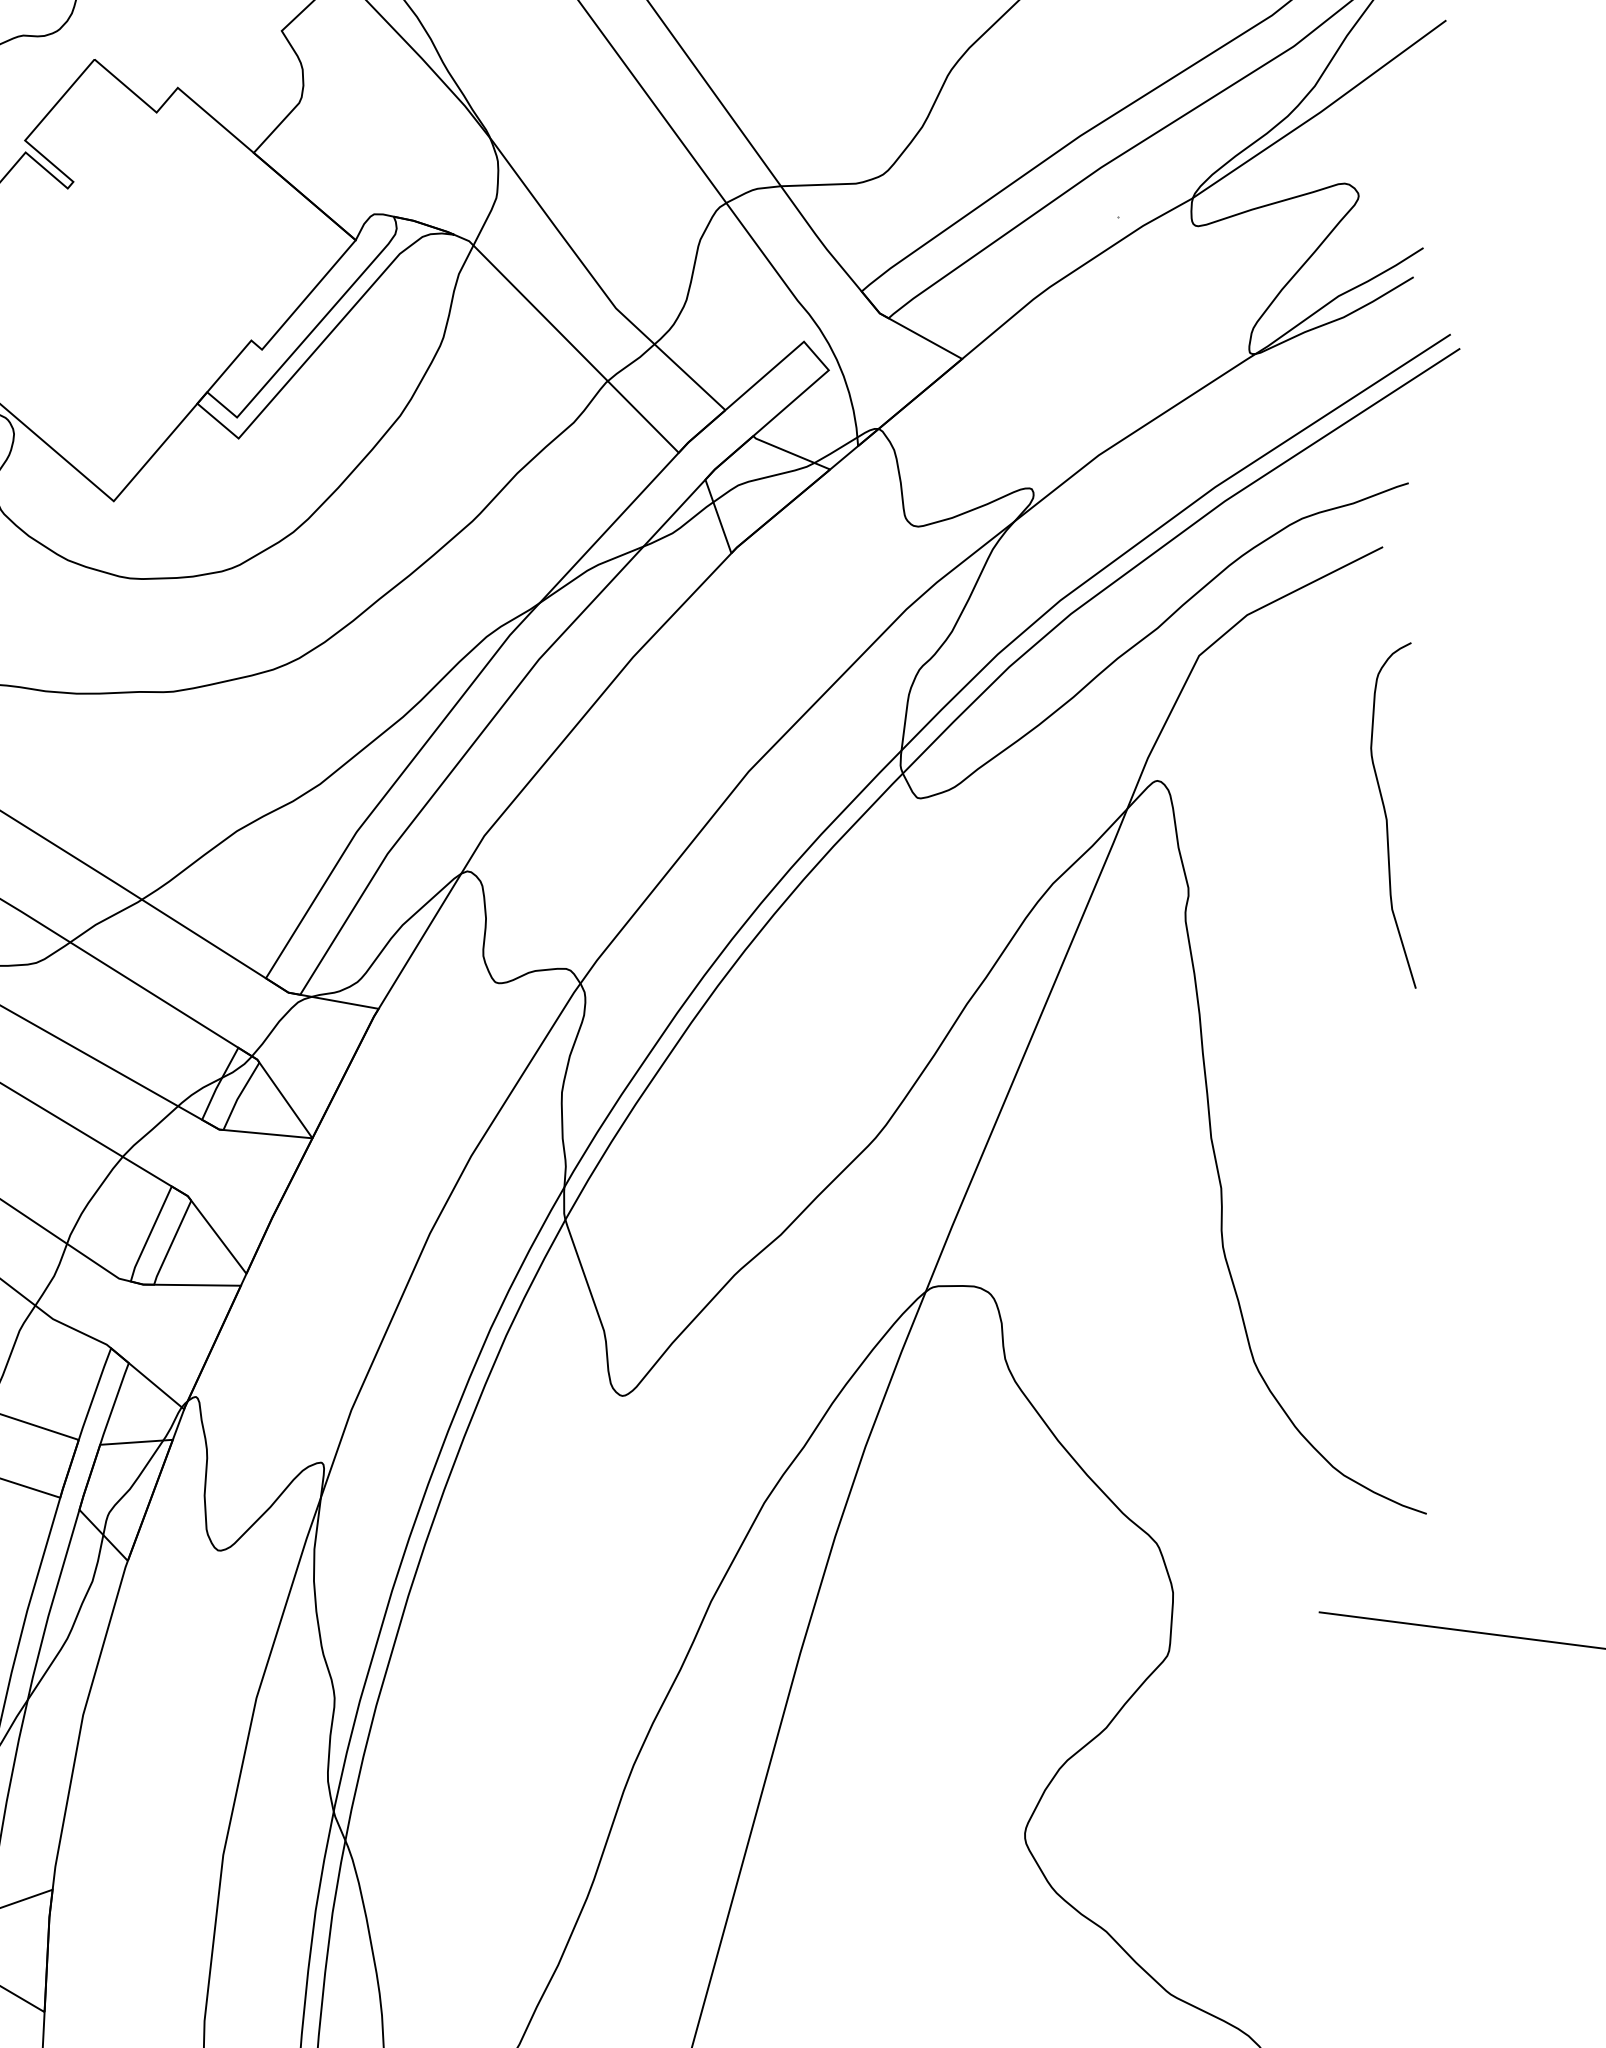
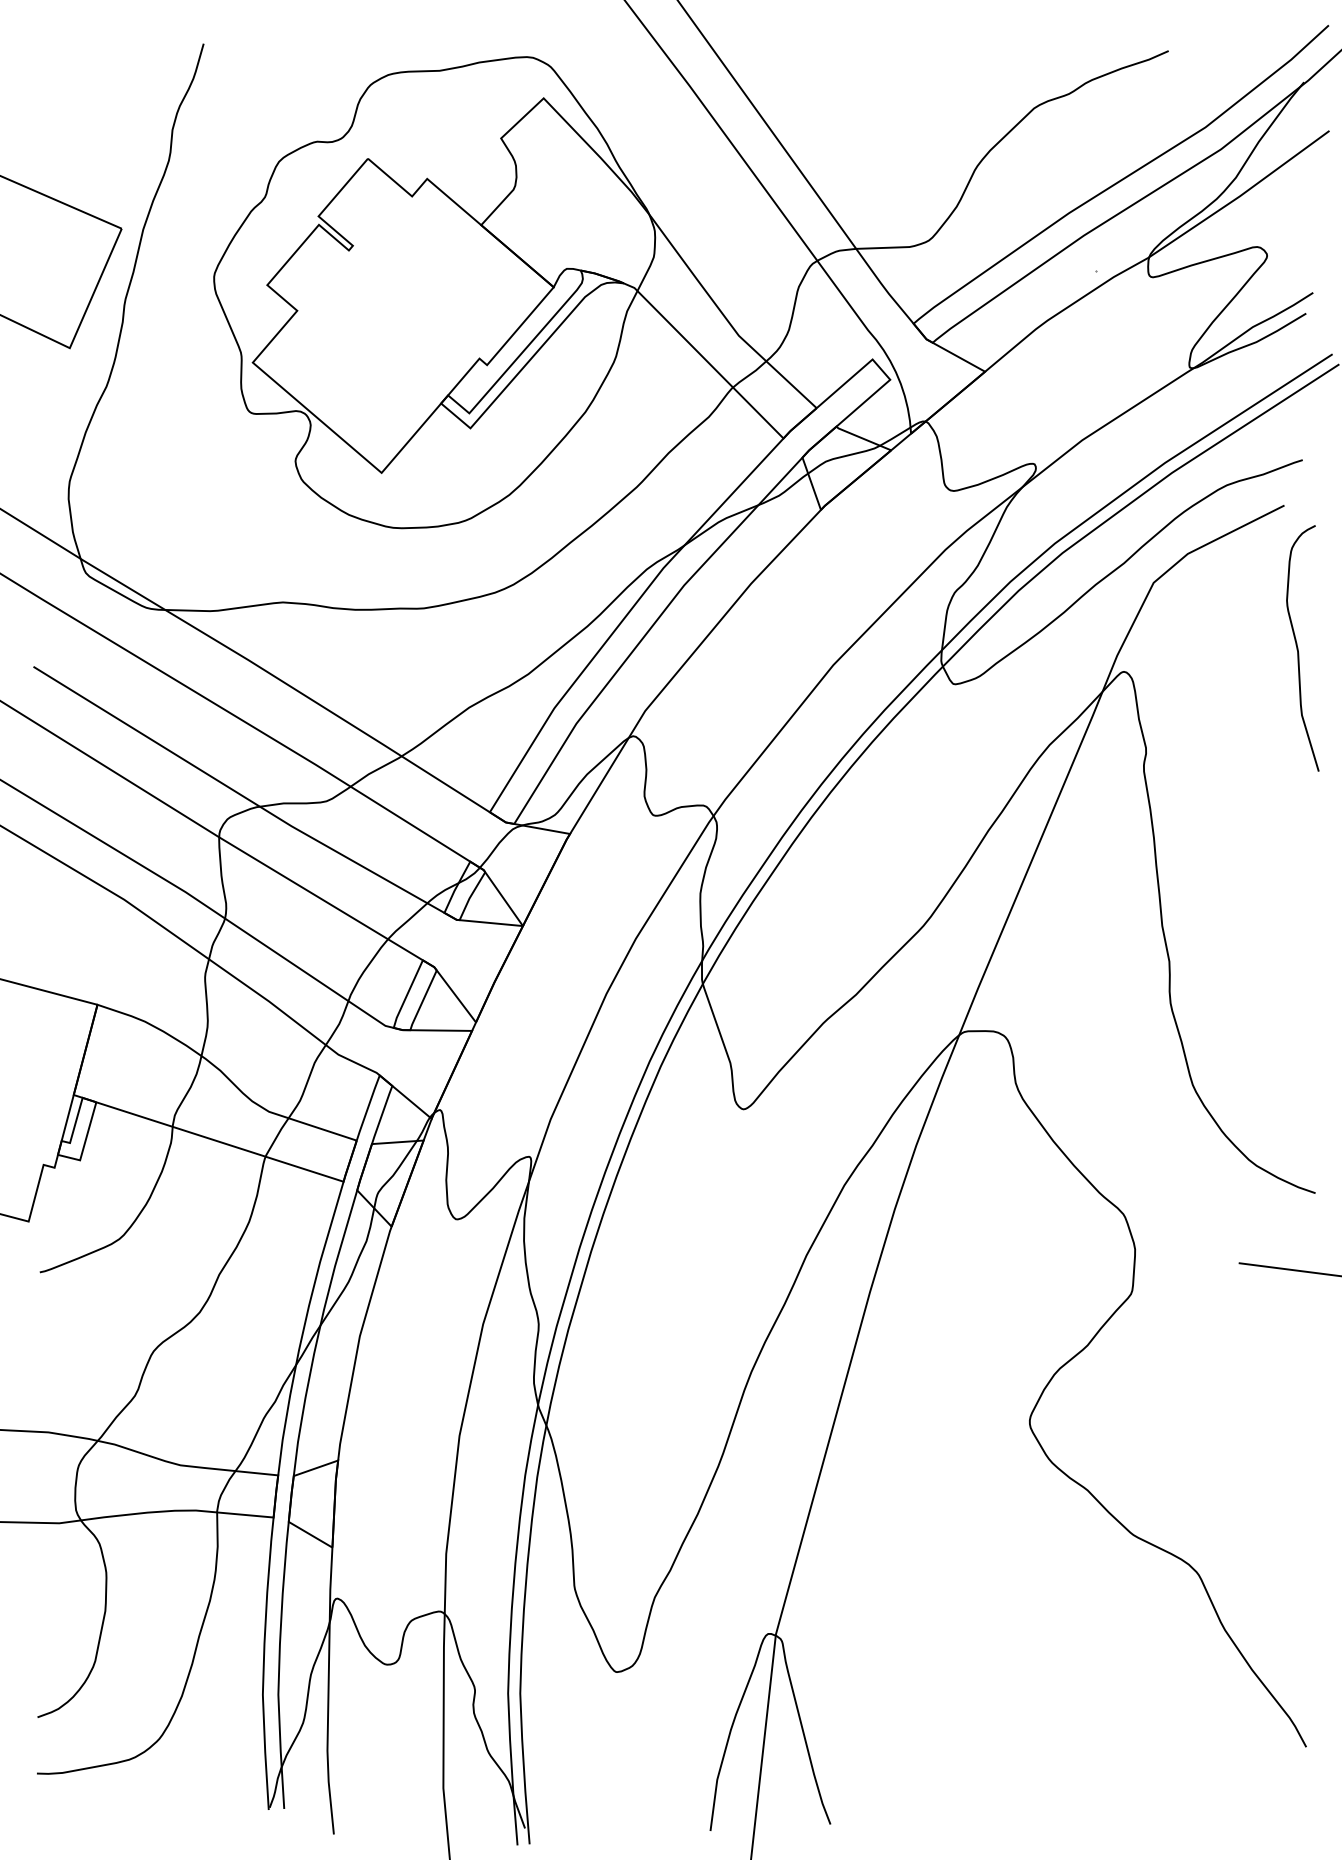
curve: (1387, 815) -> (1298, 648), moved

